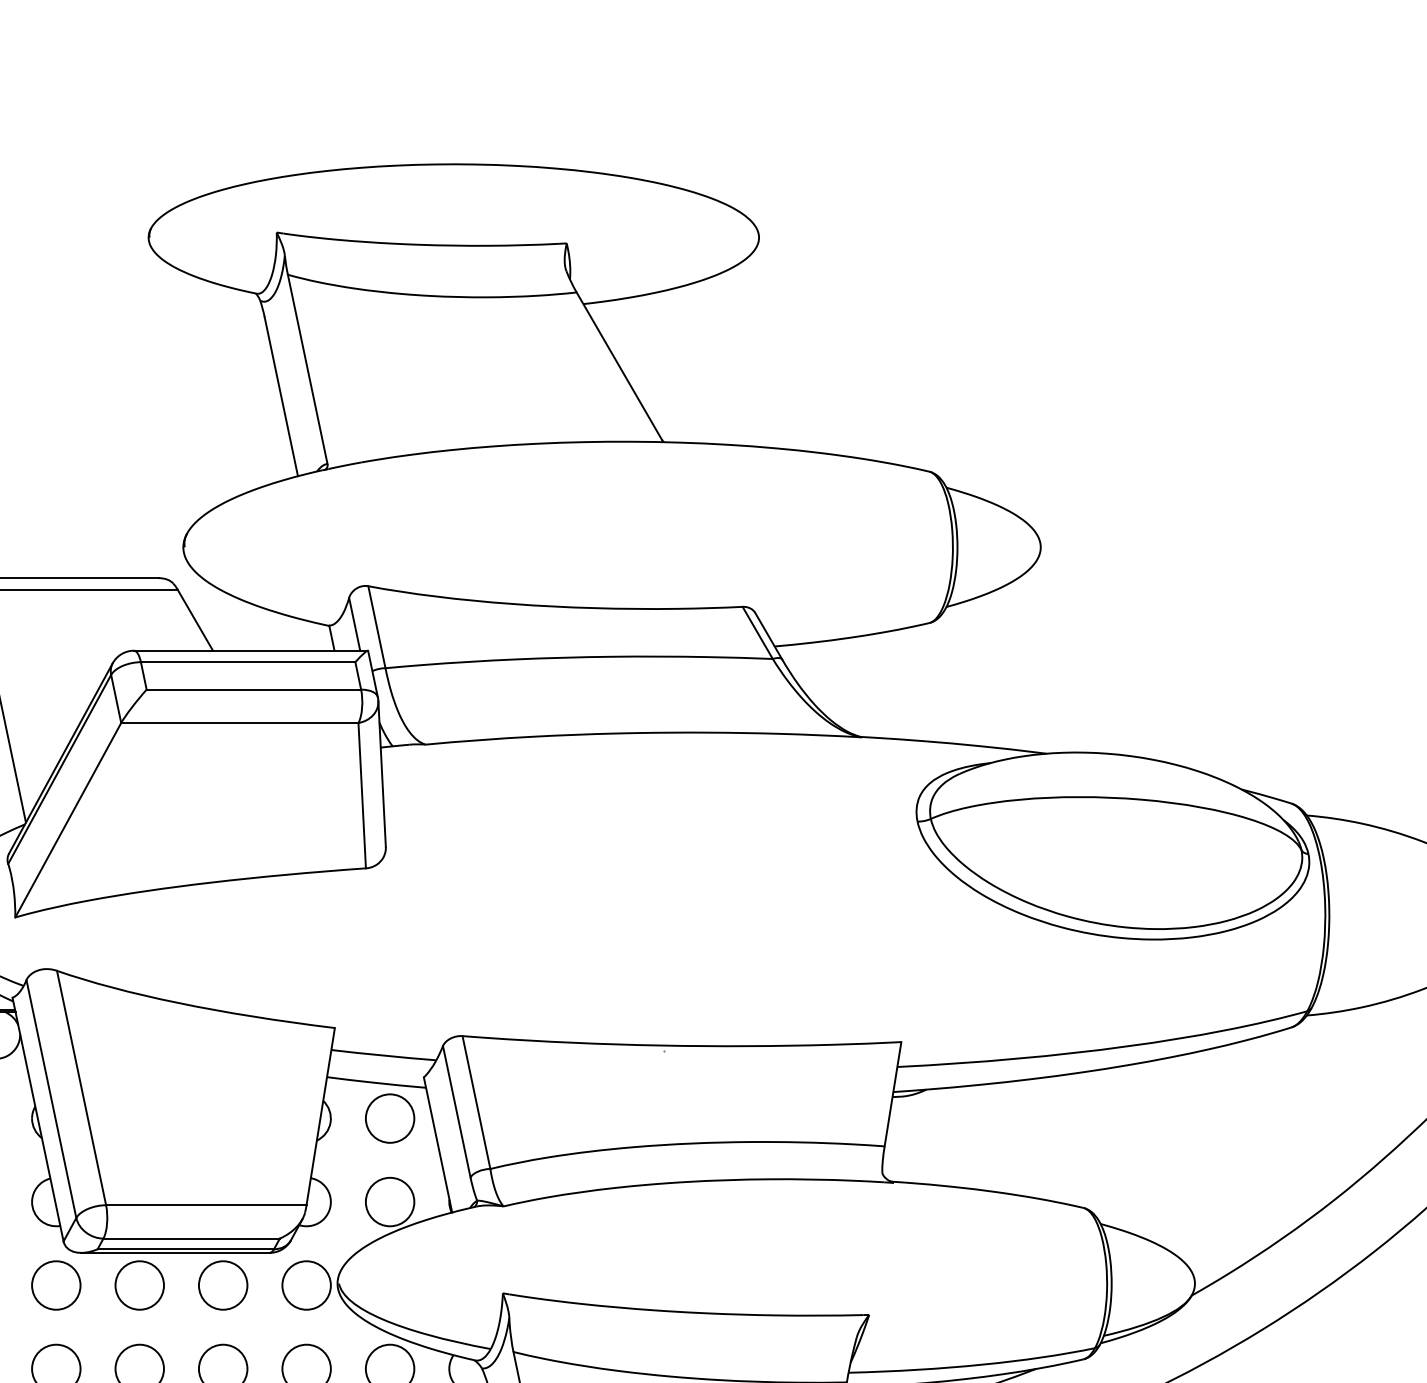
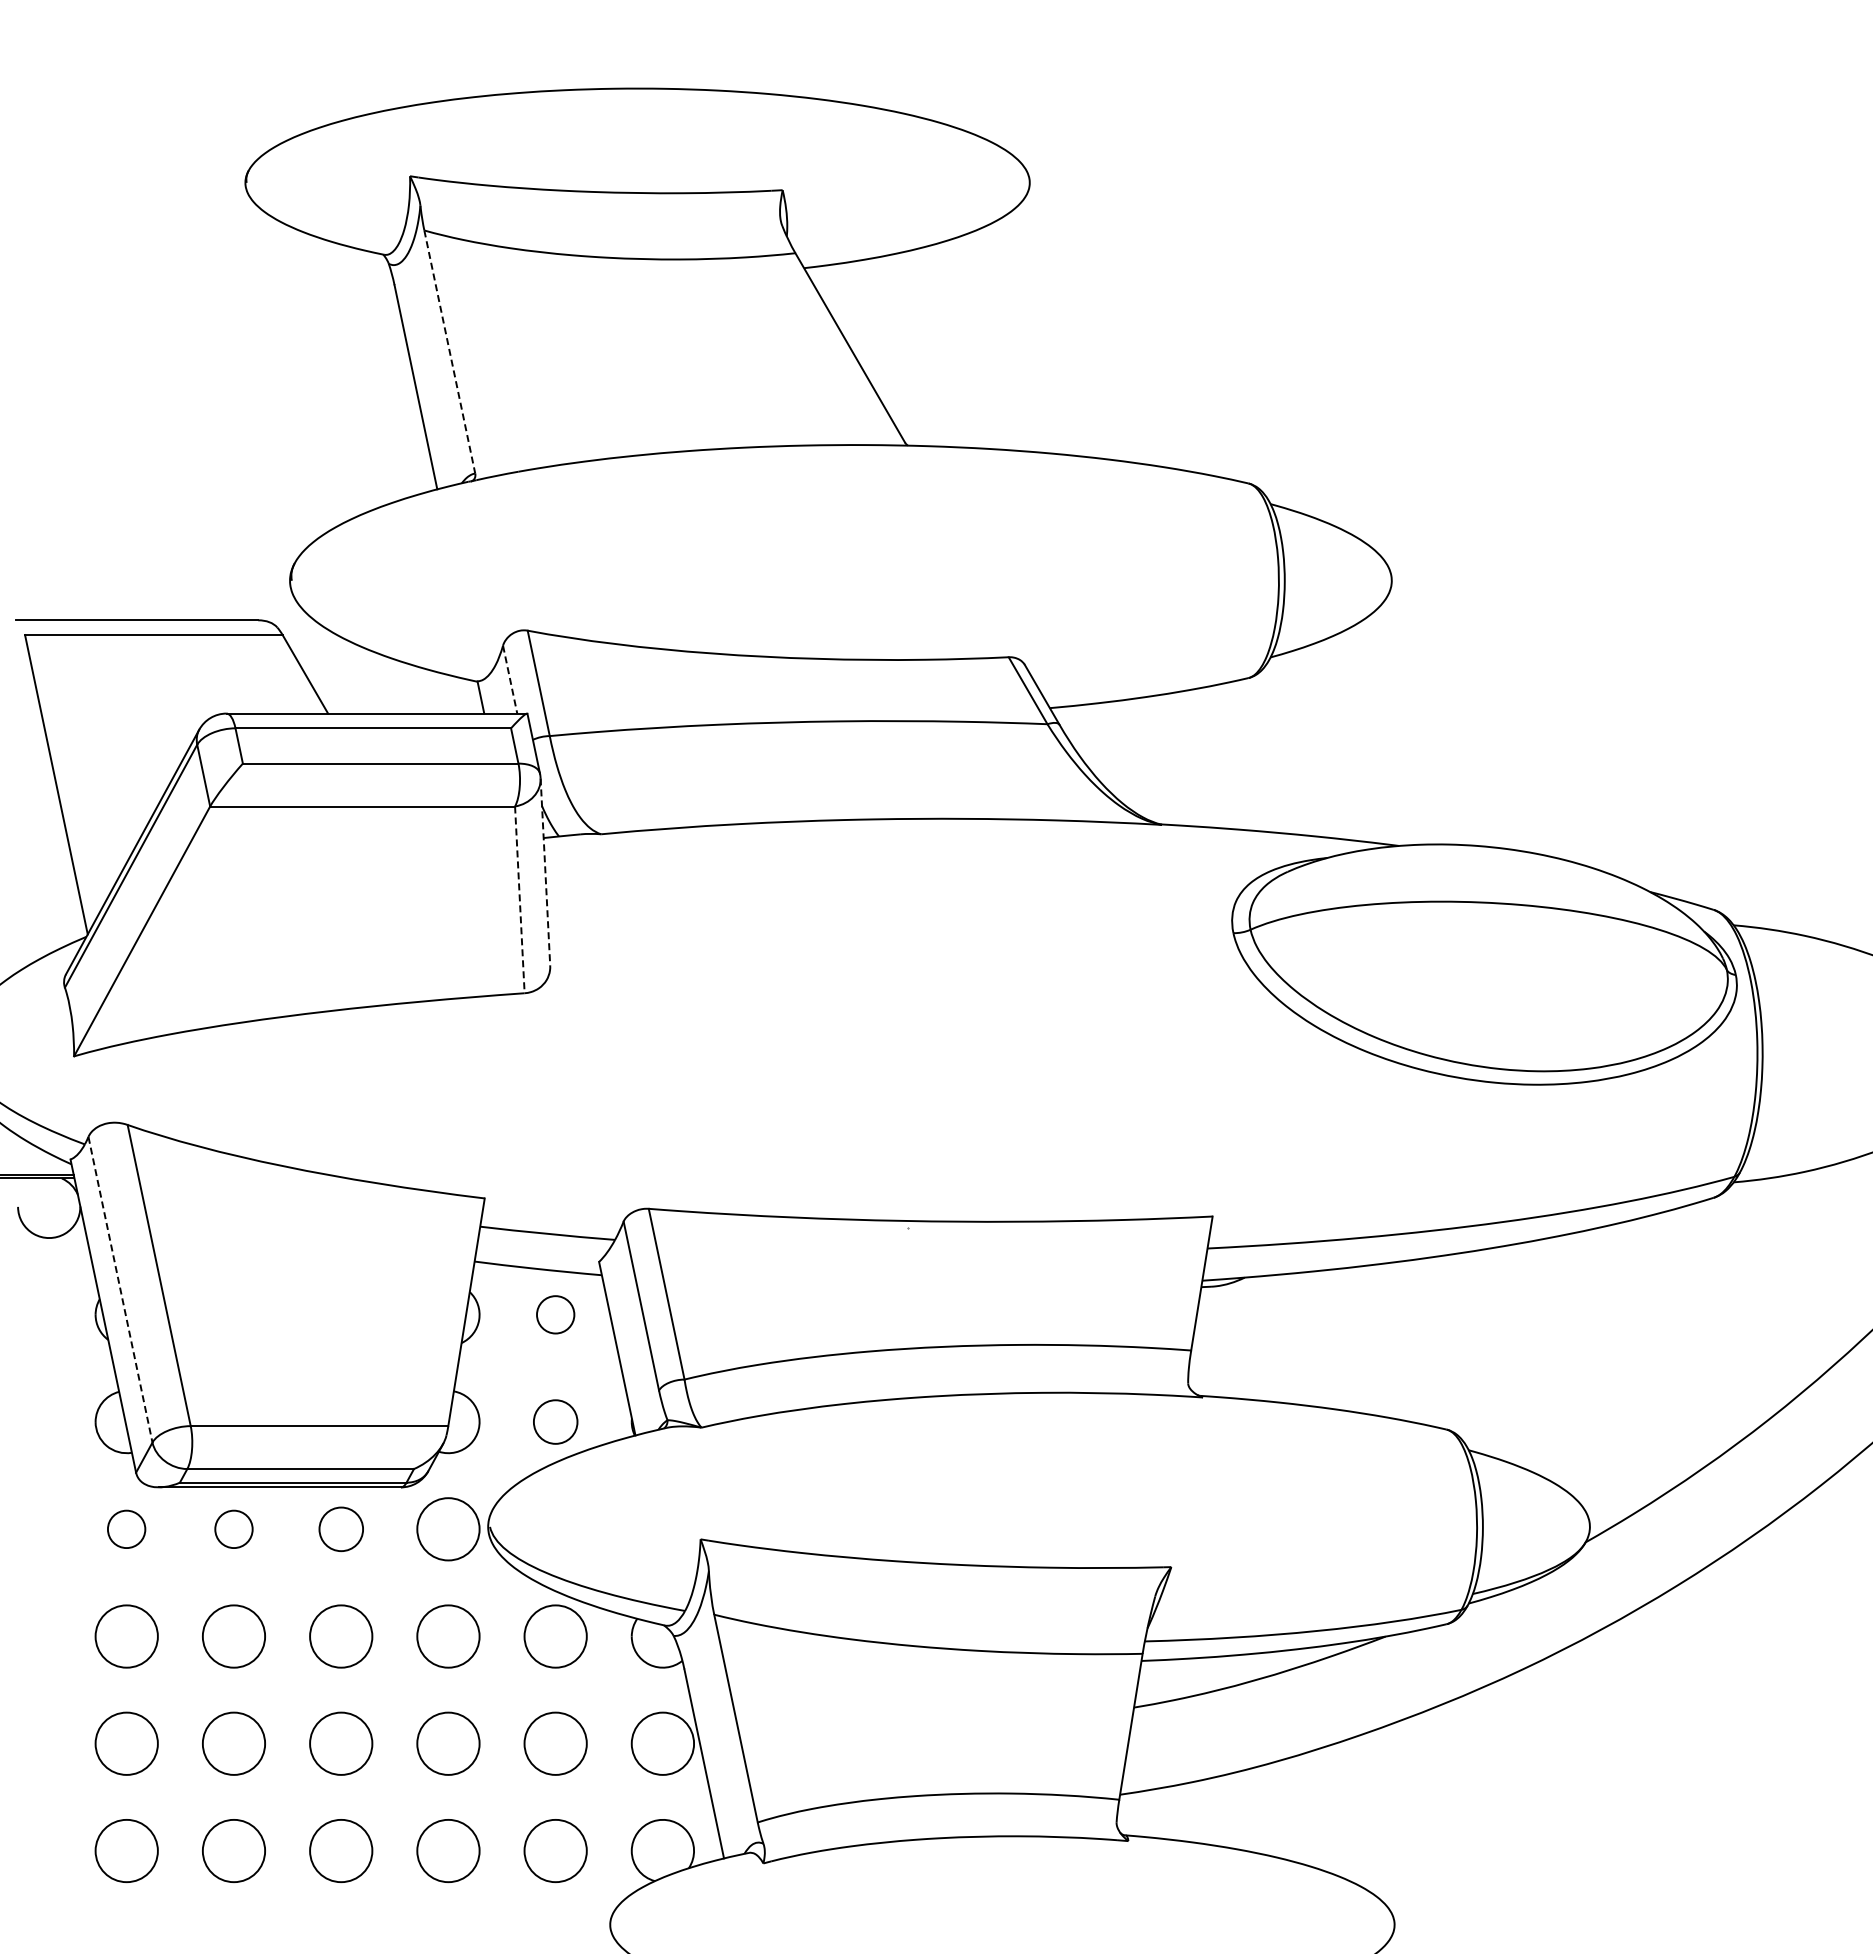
line: (307, 369) -> (449, 352), solid -> dashed
line: (354, 624) -> (510, 679), solid -> dashed
line: (382, 774) -> (545, 872), solid -> dashed
line: (361, 796) -> (519, 900), solid -> dashed
line: (51, 1099) -> (120, 1290), solid -> dashed
circle: (389, 1118) -> (555, 1314), size x0.6
circle: (389, 1201) -> (555, 1421), size x0.7
circle: (56, 1285) -> (126, 1529), size x0.6
circle: (139, 1285) -> (233, 1529), size x0.6
circle: (223, 1285) -> (341, 1529), size x0.7

